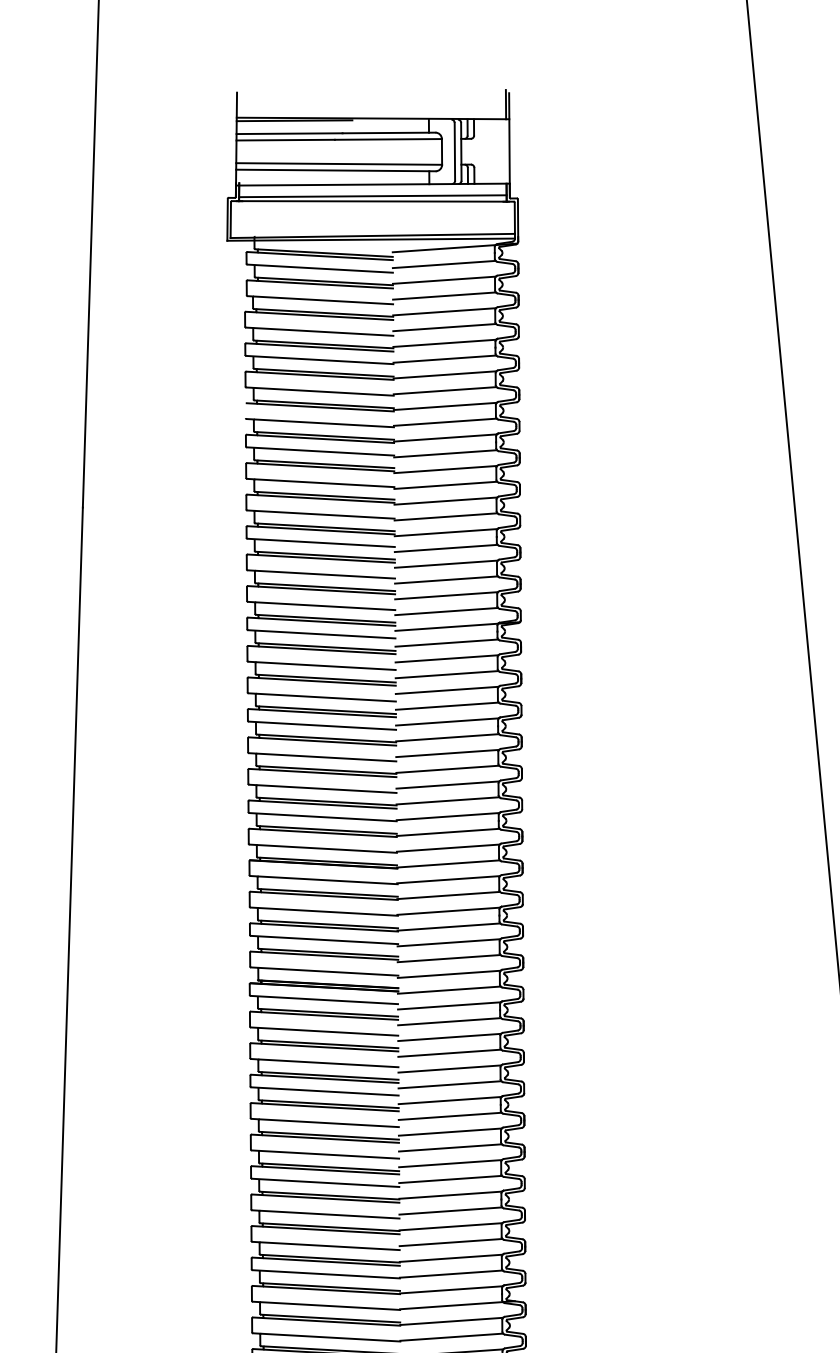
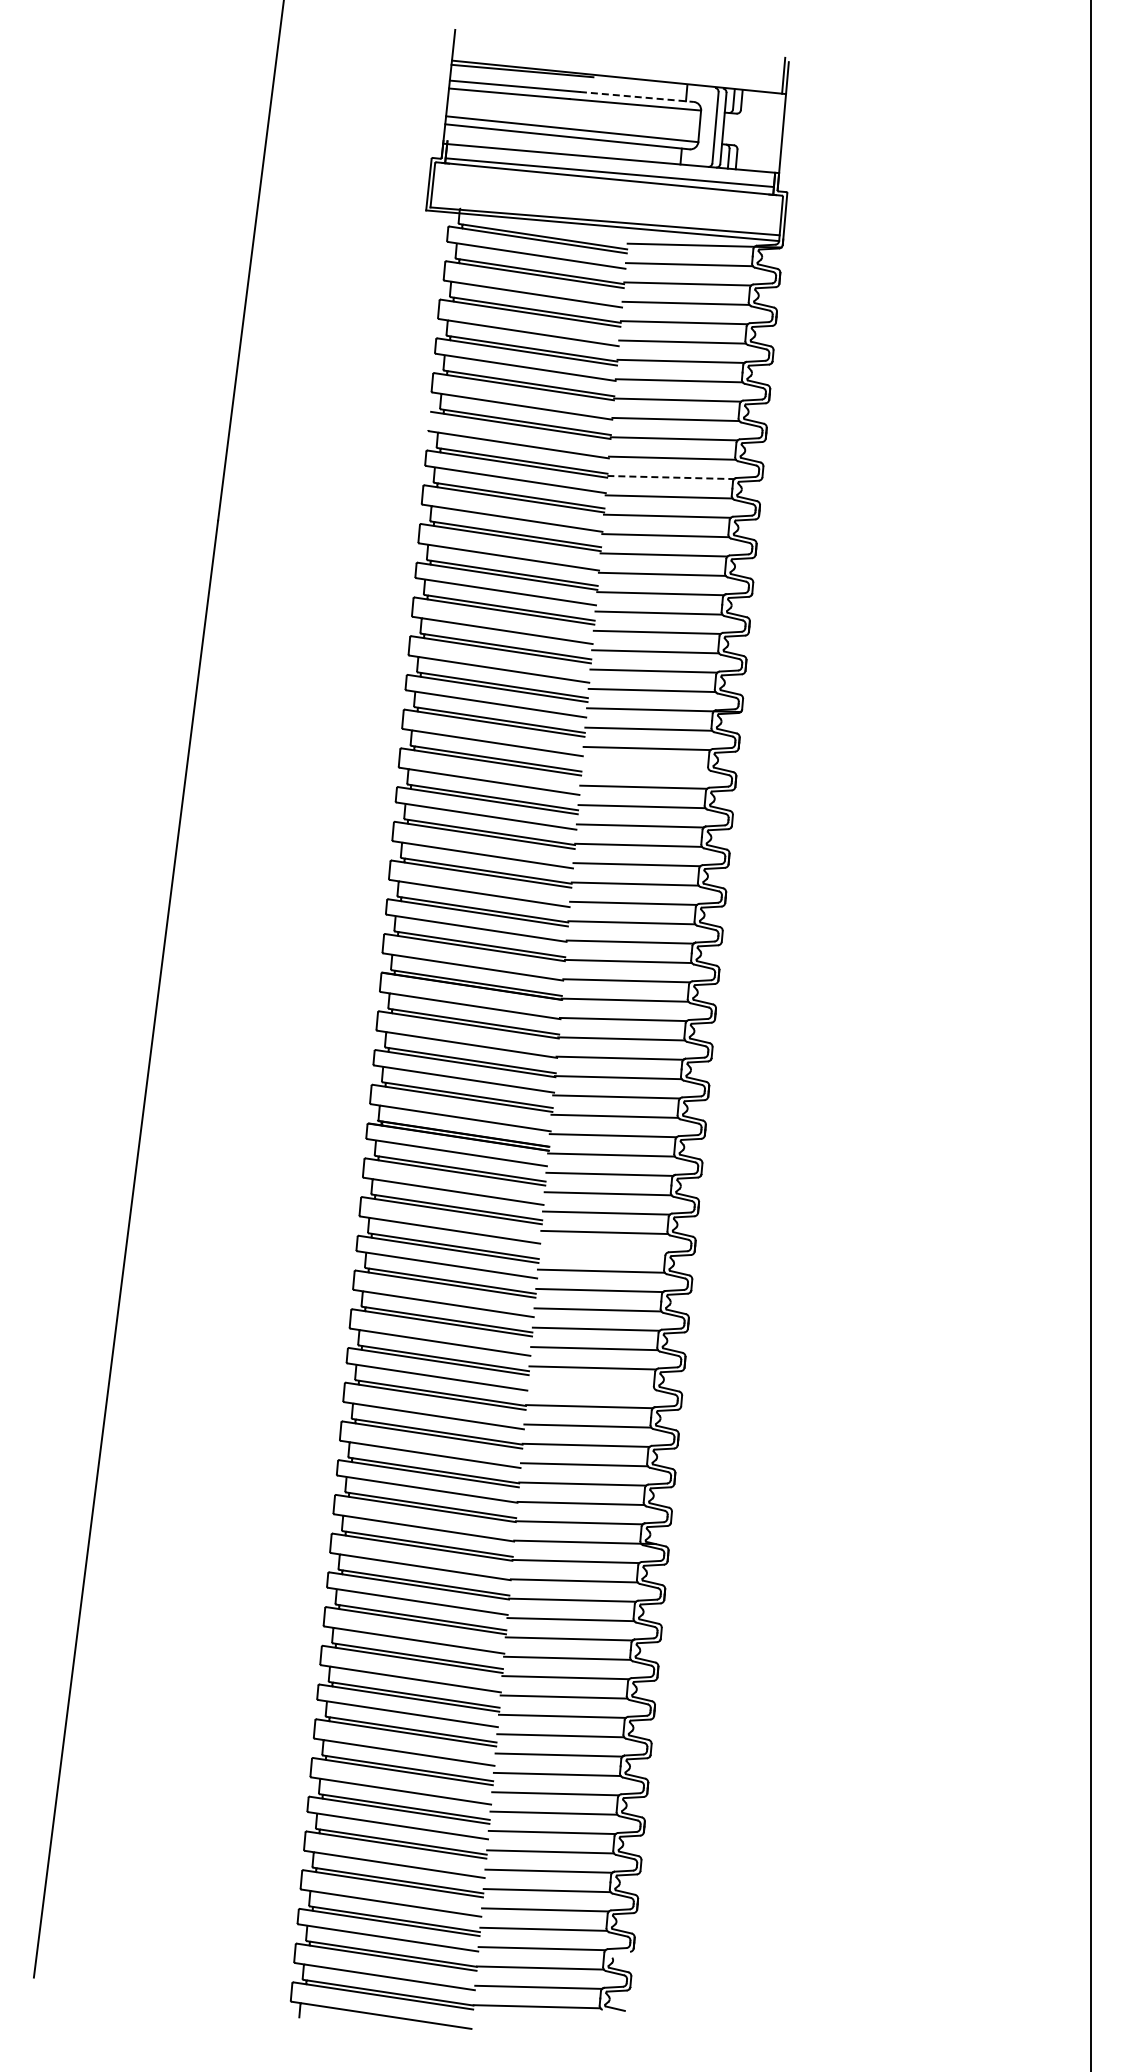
line: (389, 133) -> (637, 97), solid -> dashed
line: (446, 437) -> (671, 477), solid -> dashed
line: (446, 674) -> (644, 767), removed
line: (449, 1068) -> (602, 1251), removed
line: (450, 1178) -> (590, 1386), removed

